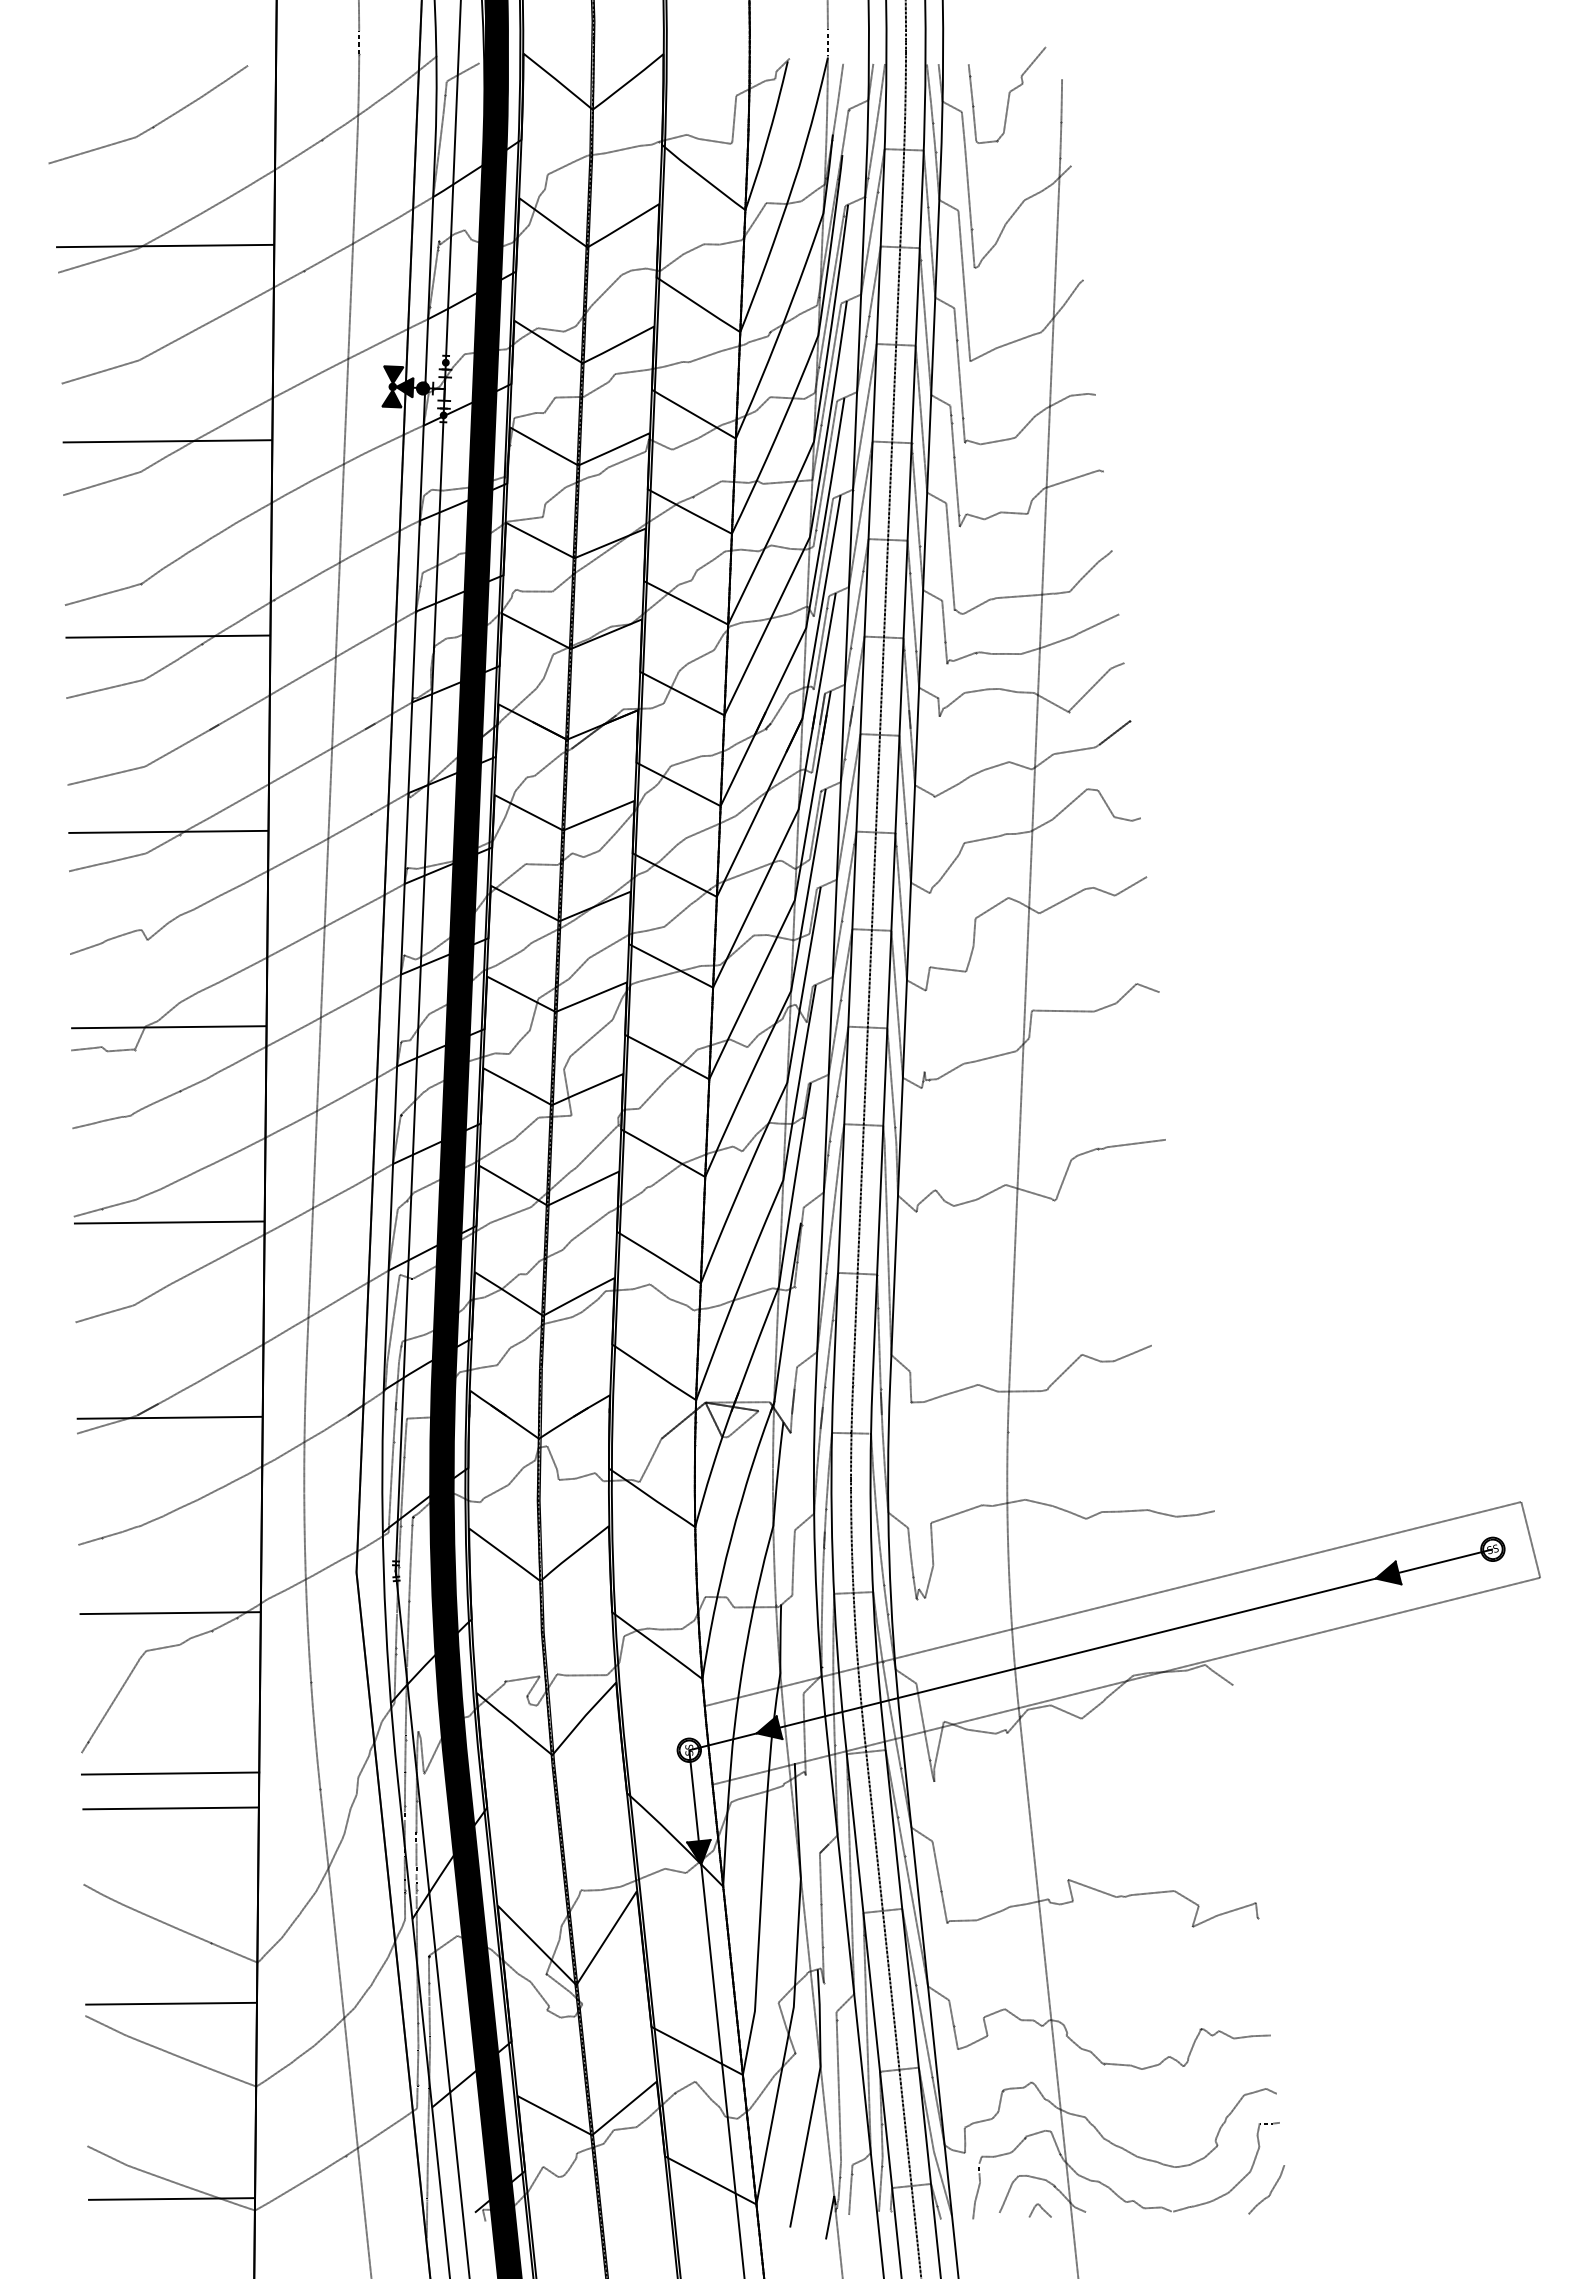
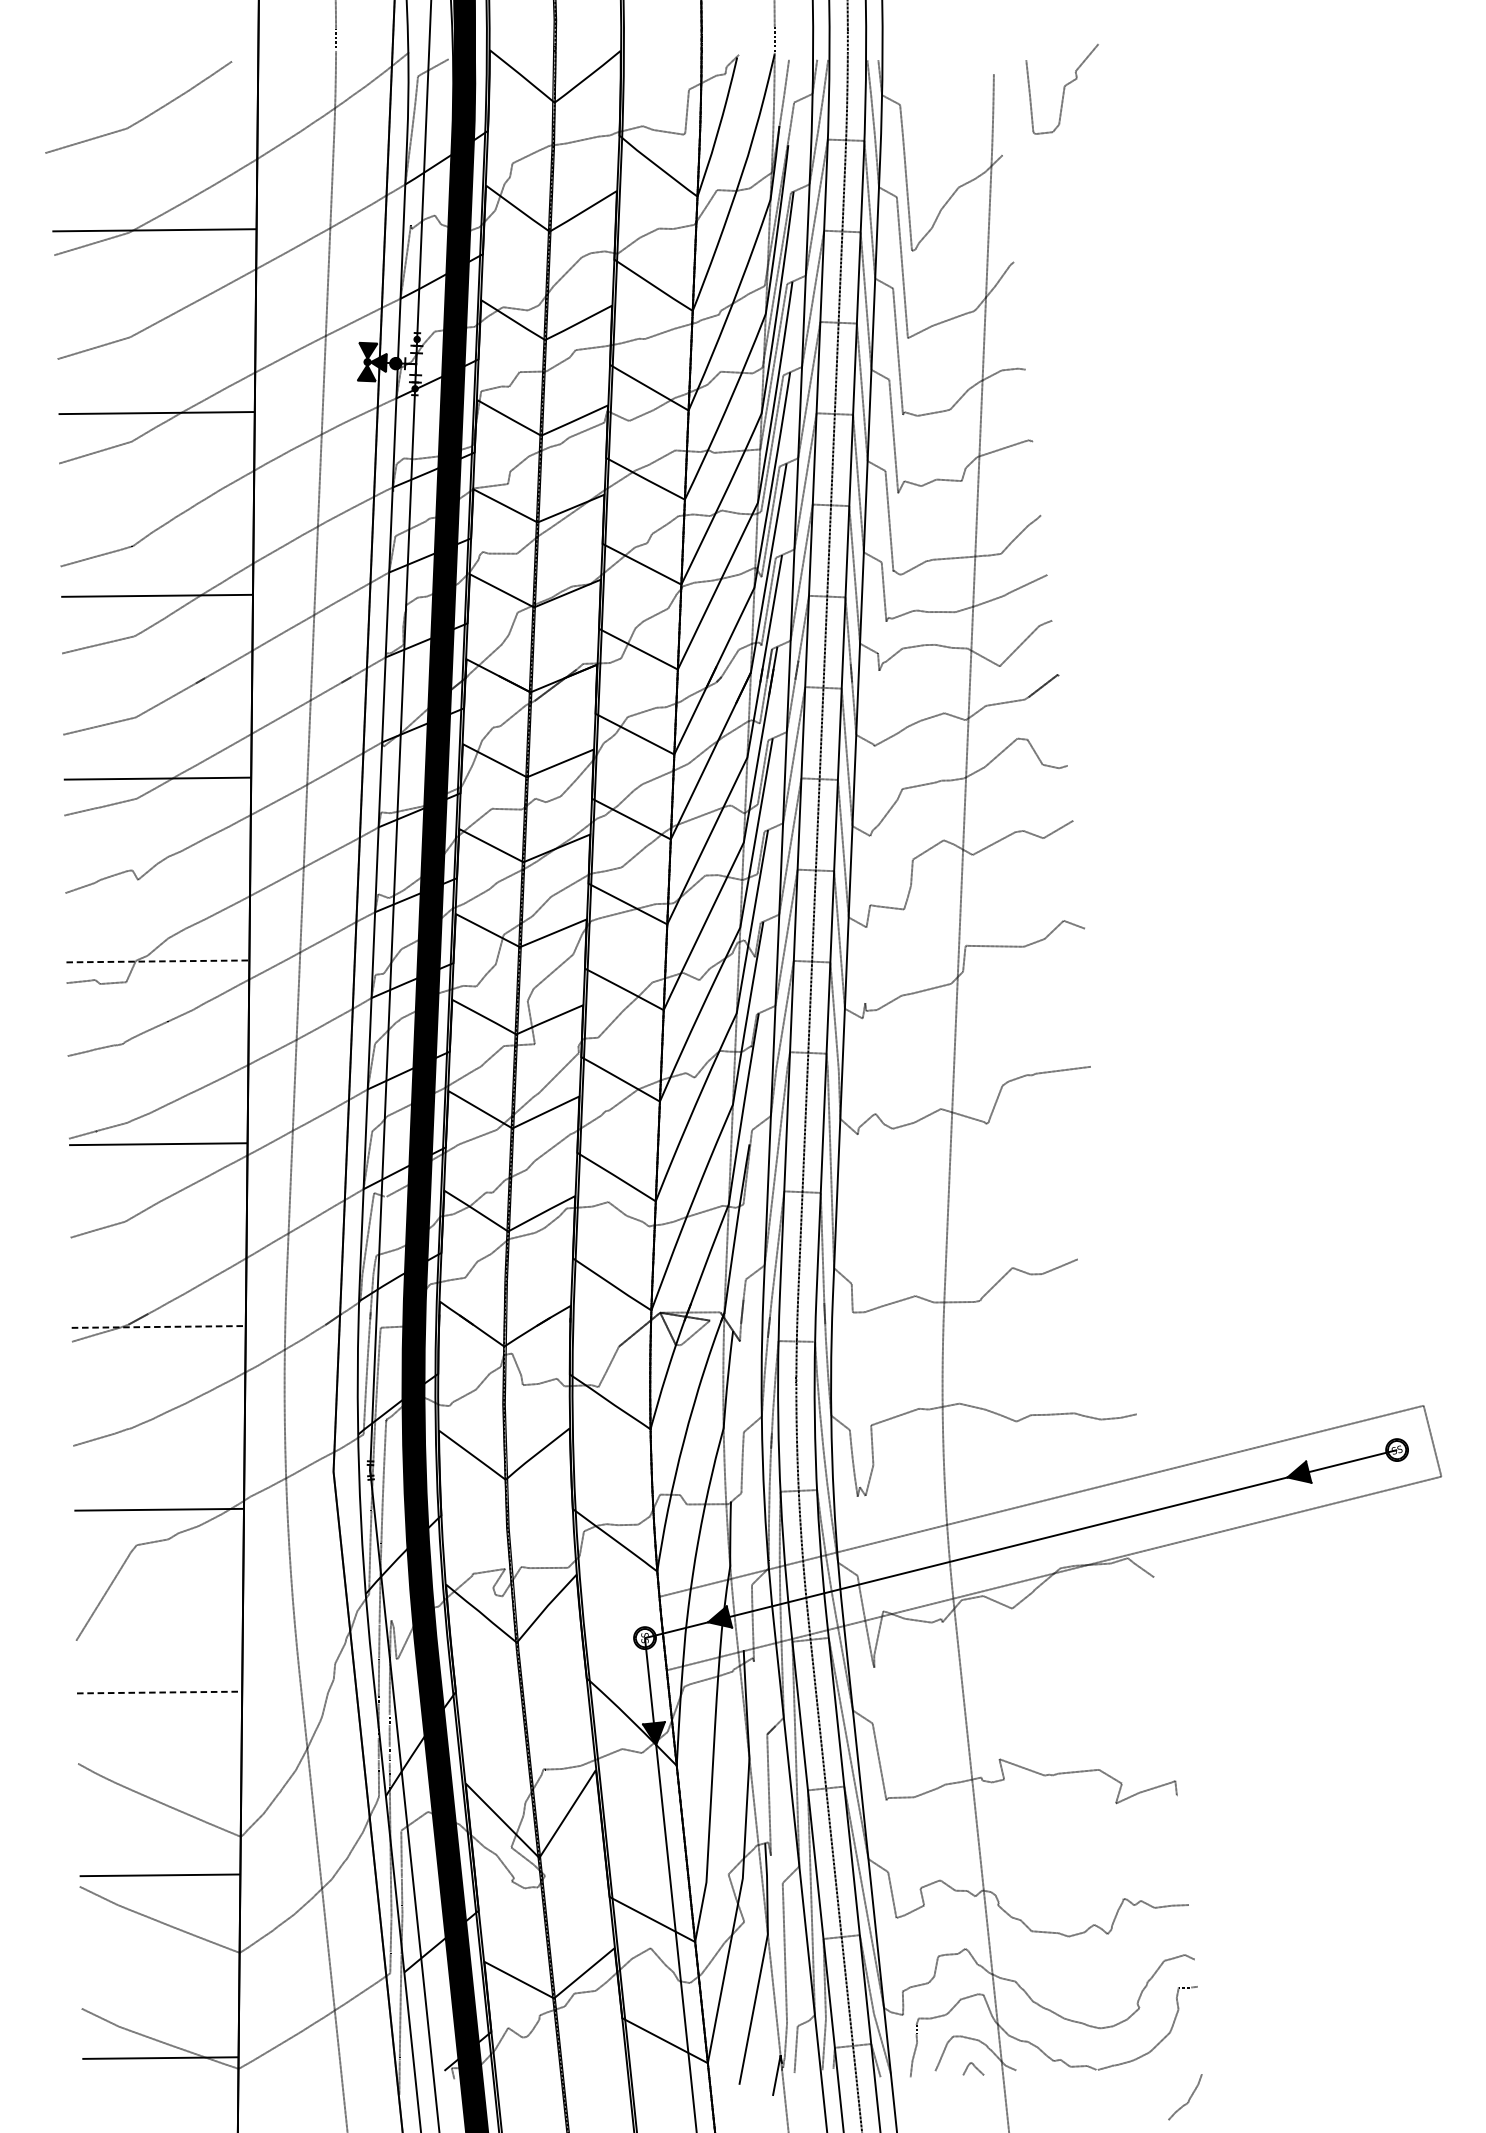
curve: (1008, 94) -> (1063, 88), moved
line: (168, 1027) -> (157, 961), solid -> dashed
line: (170, 1417) -> (159, 1326), solid -> dashed
line: (170, 1773) -> (159, 1659), removed
line: (171, 1808) -> (160, 1692), solid -> dashed
curve: (1269, 2192) -> (1188, 2099), moved

